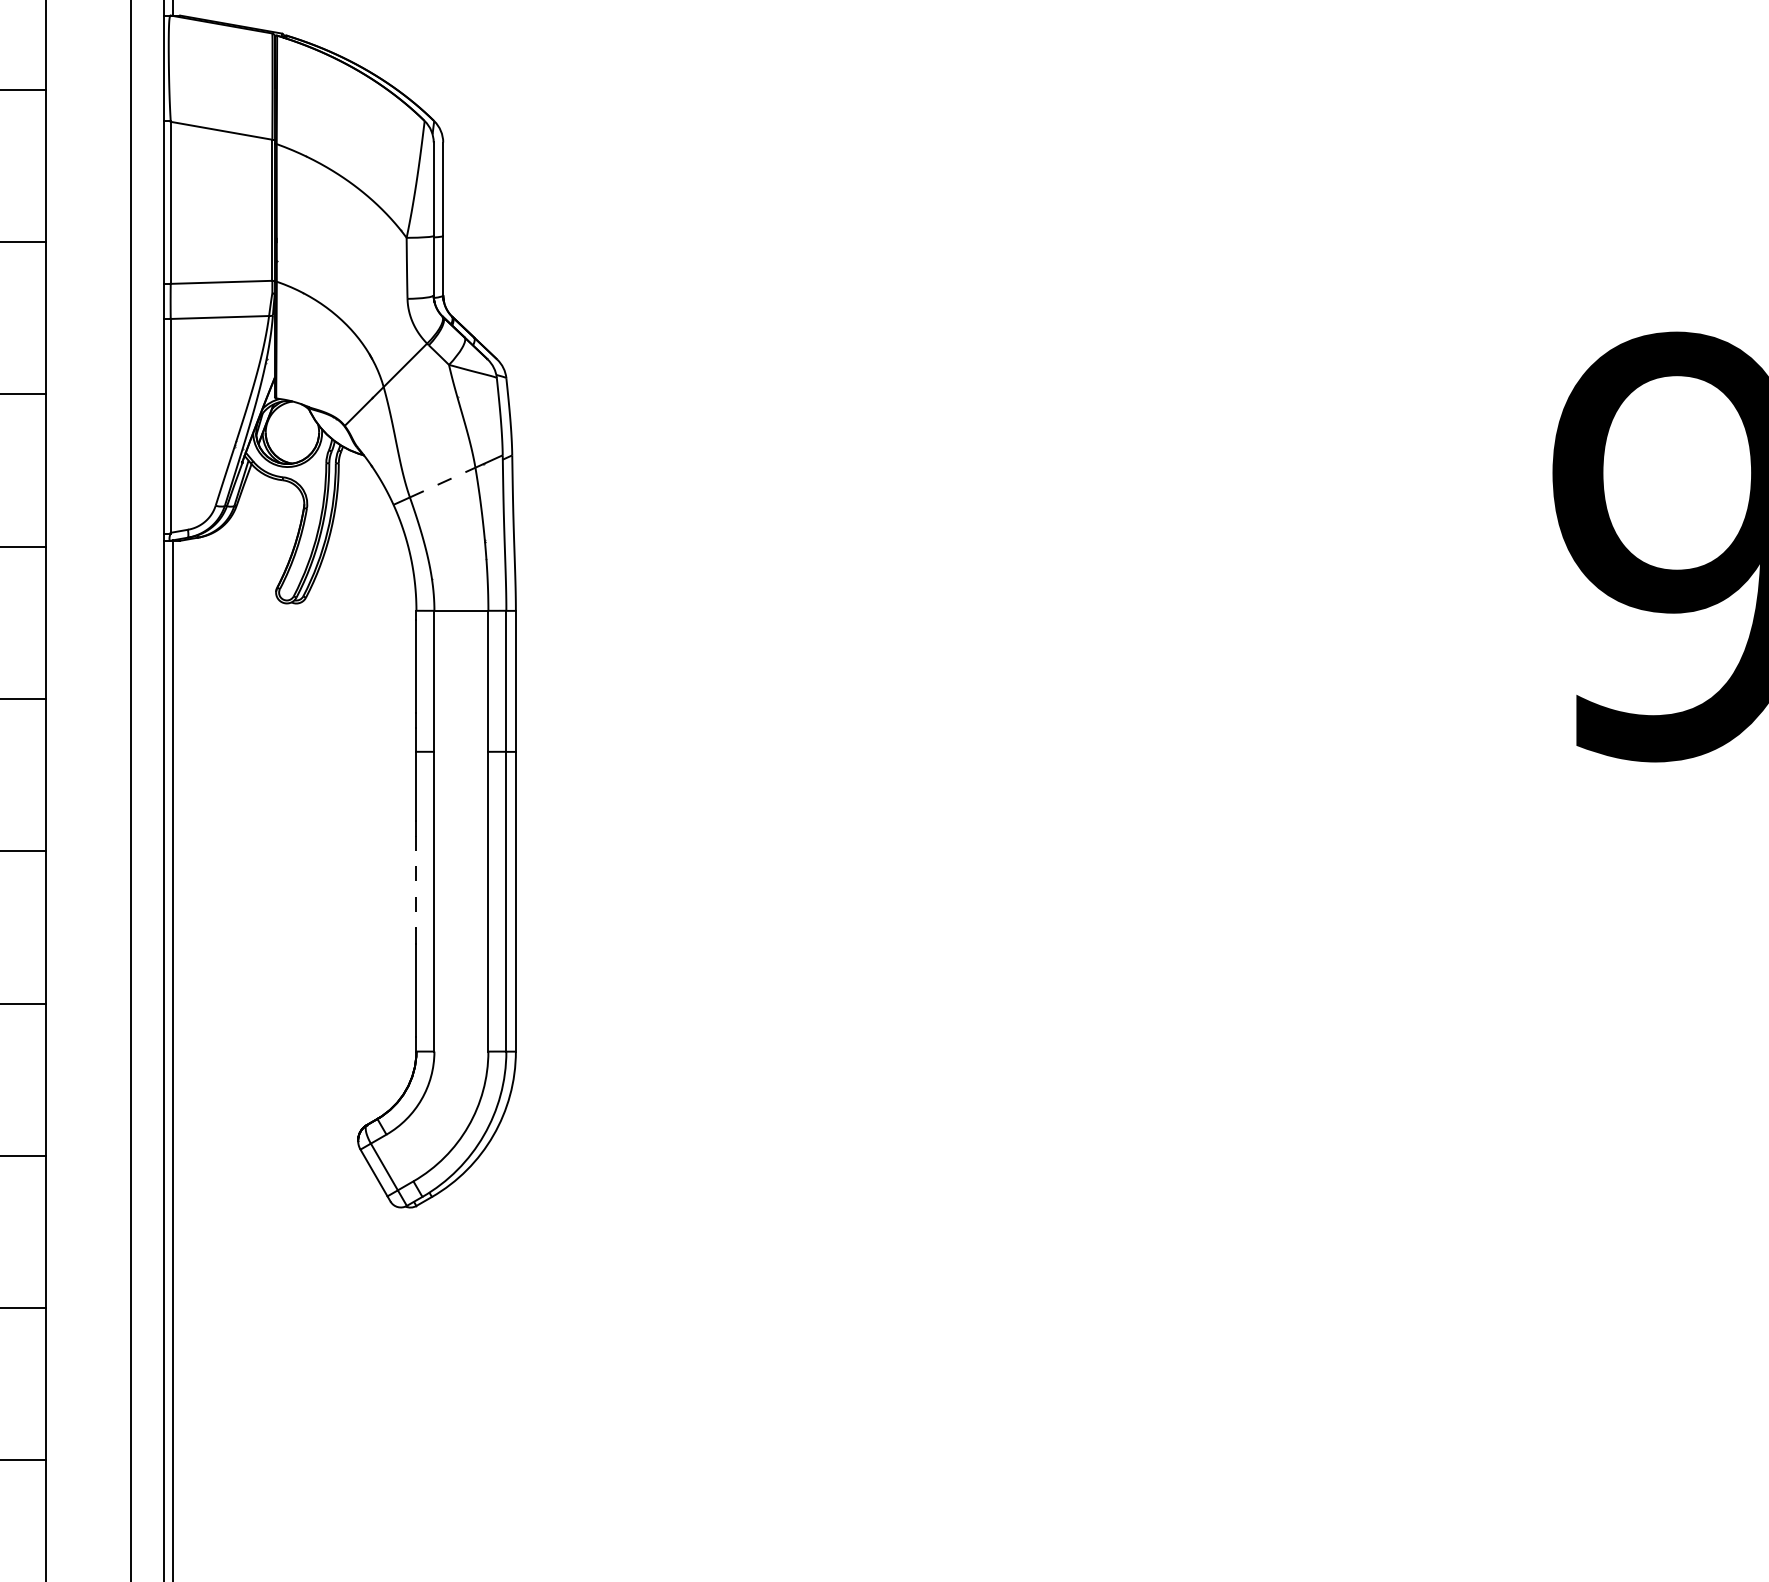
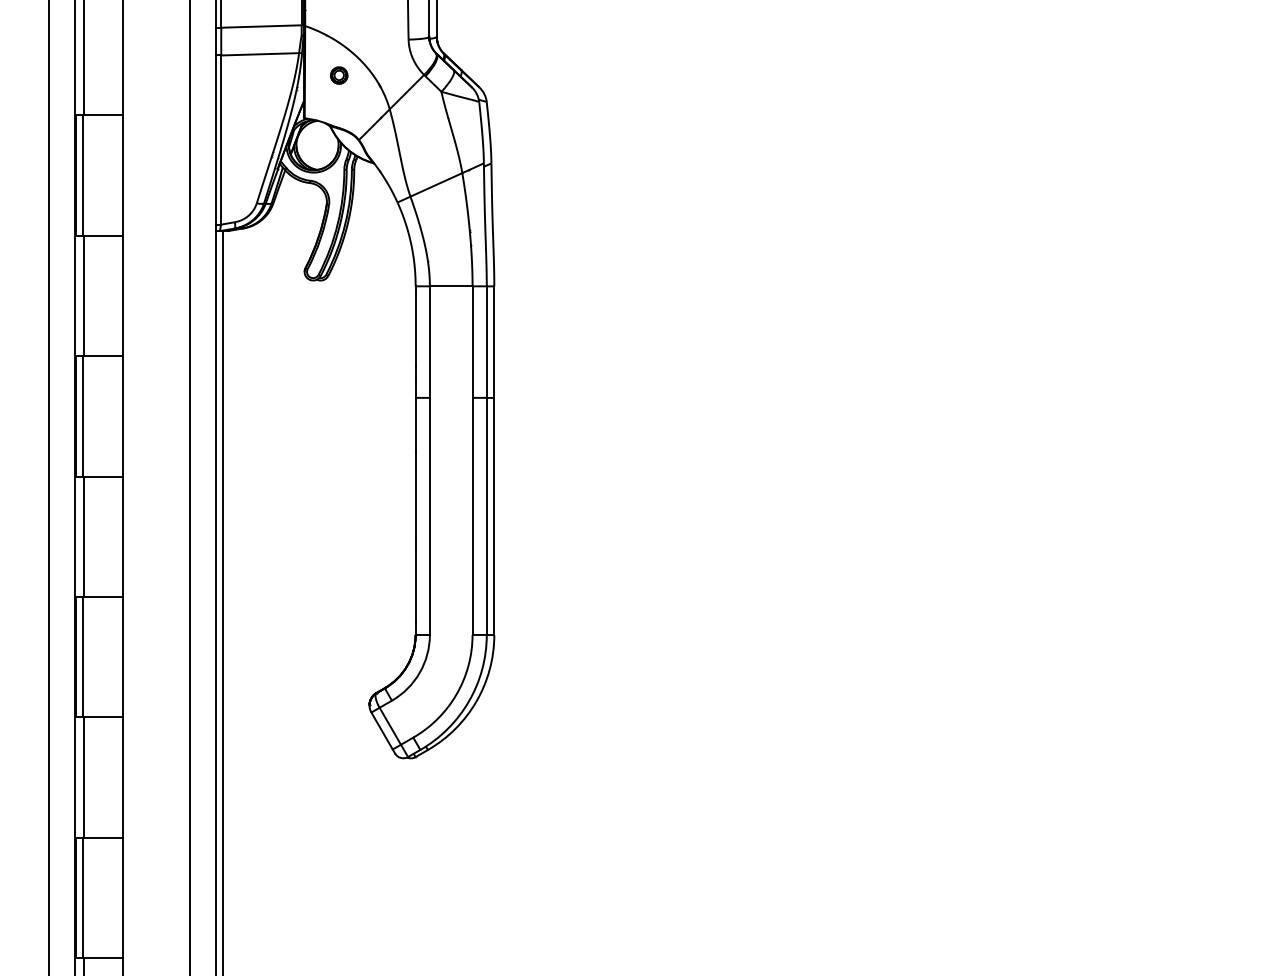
part: (319, 343) -> (338, 74), added
line: (442, 482) -> (436, 184), dashed -> solid
line: (416, 882) -> (415, 501), dashed -> solid

